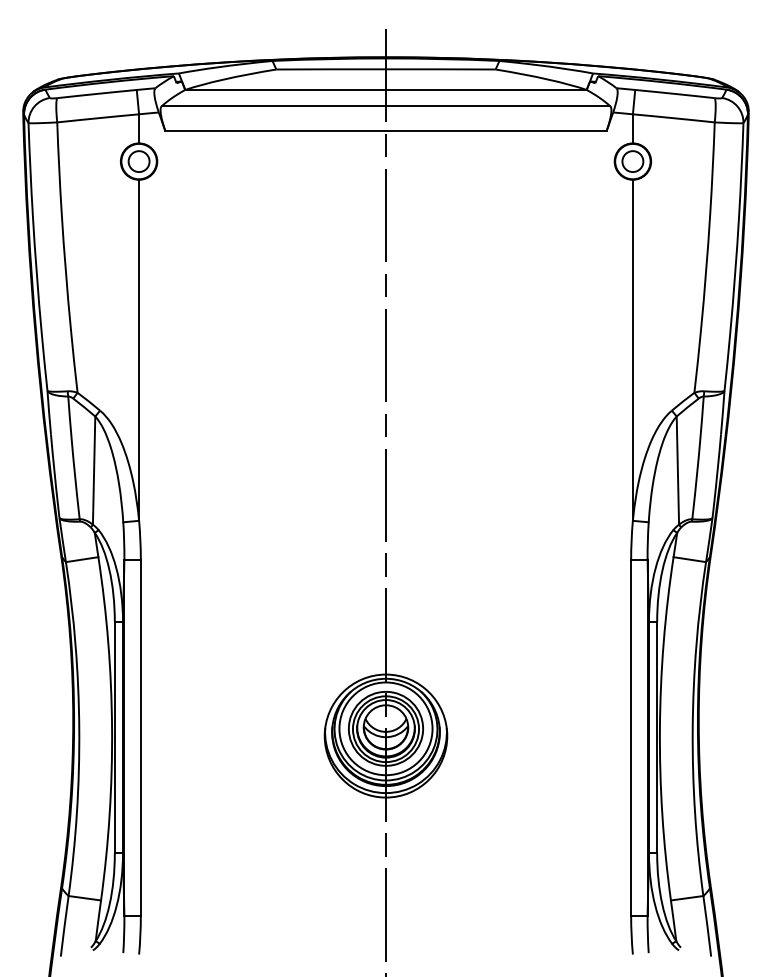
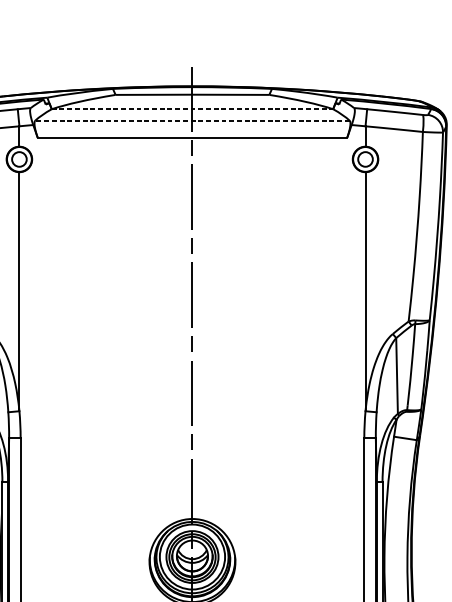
line: (386, 89) -> (192, 108), solid -> dashed
line: (385, 106) -> (192, 120), solid -> dashed

